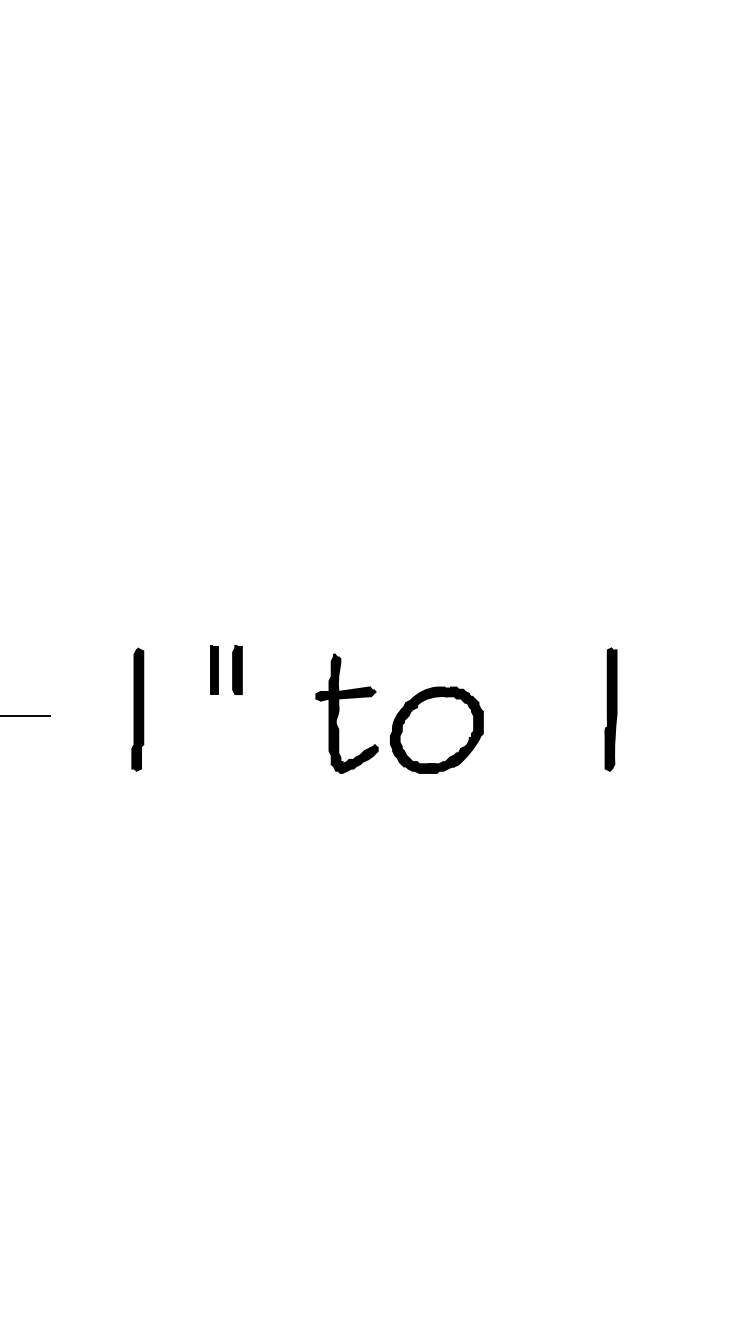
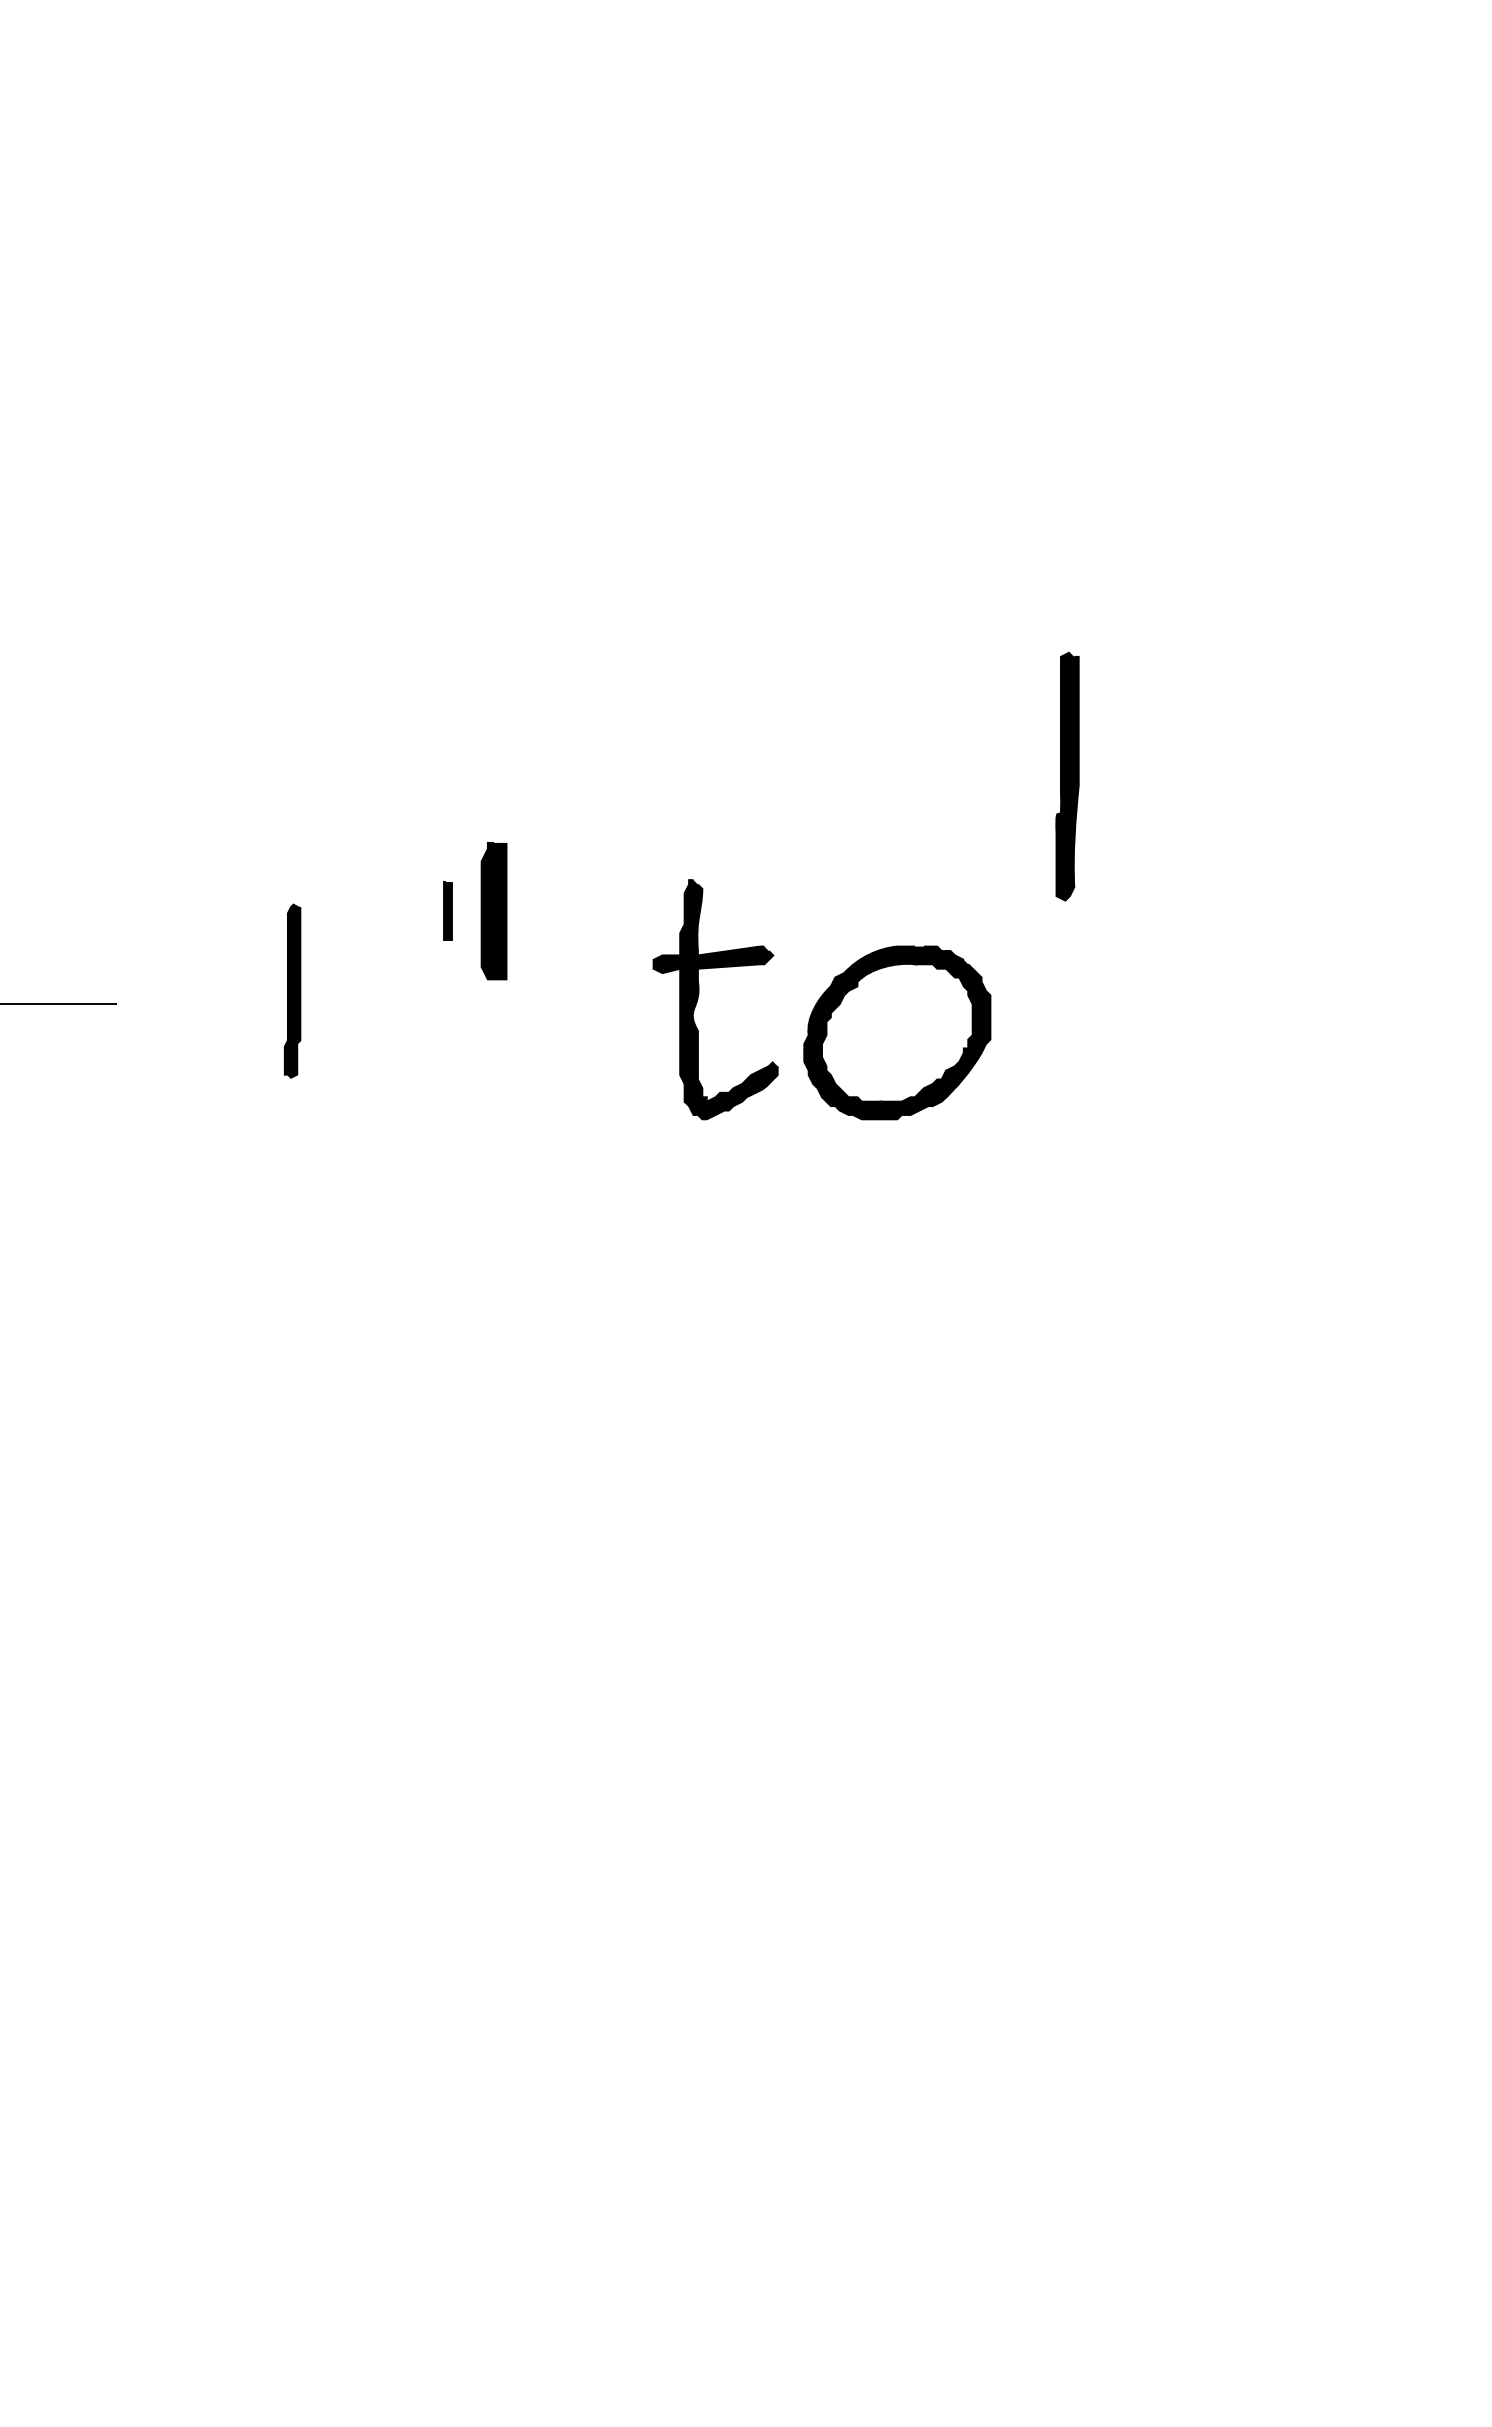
part: (214, 669) -> (447, 910), size x0.6
part: (237, 669) -> (494, 910), size x1.4
part: (137, 709) -> (291, 990), size x0.7
part: (610, 709) -> (1066, 776), moved

